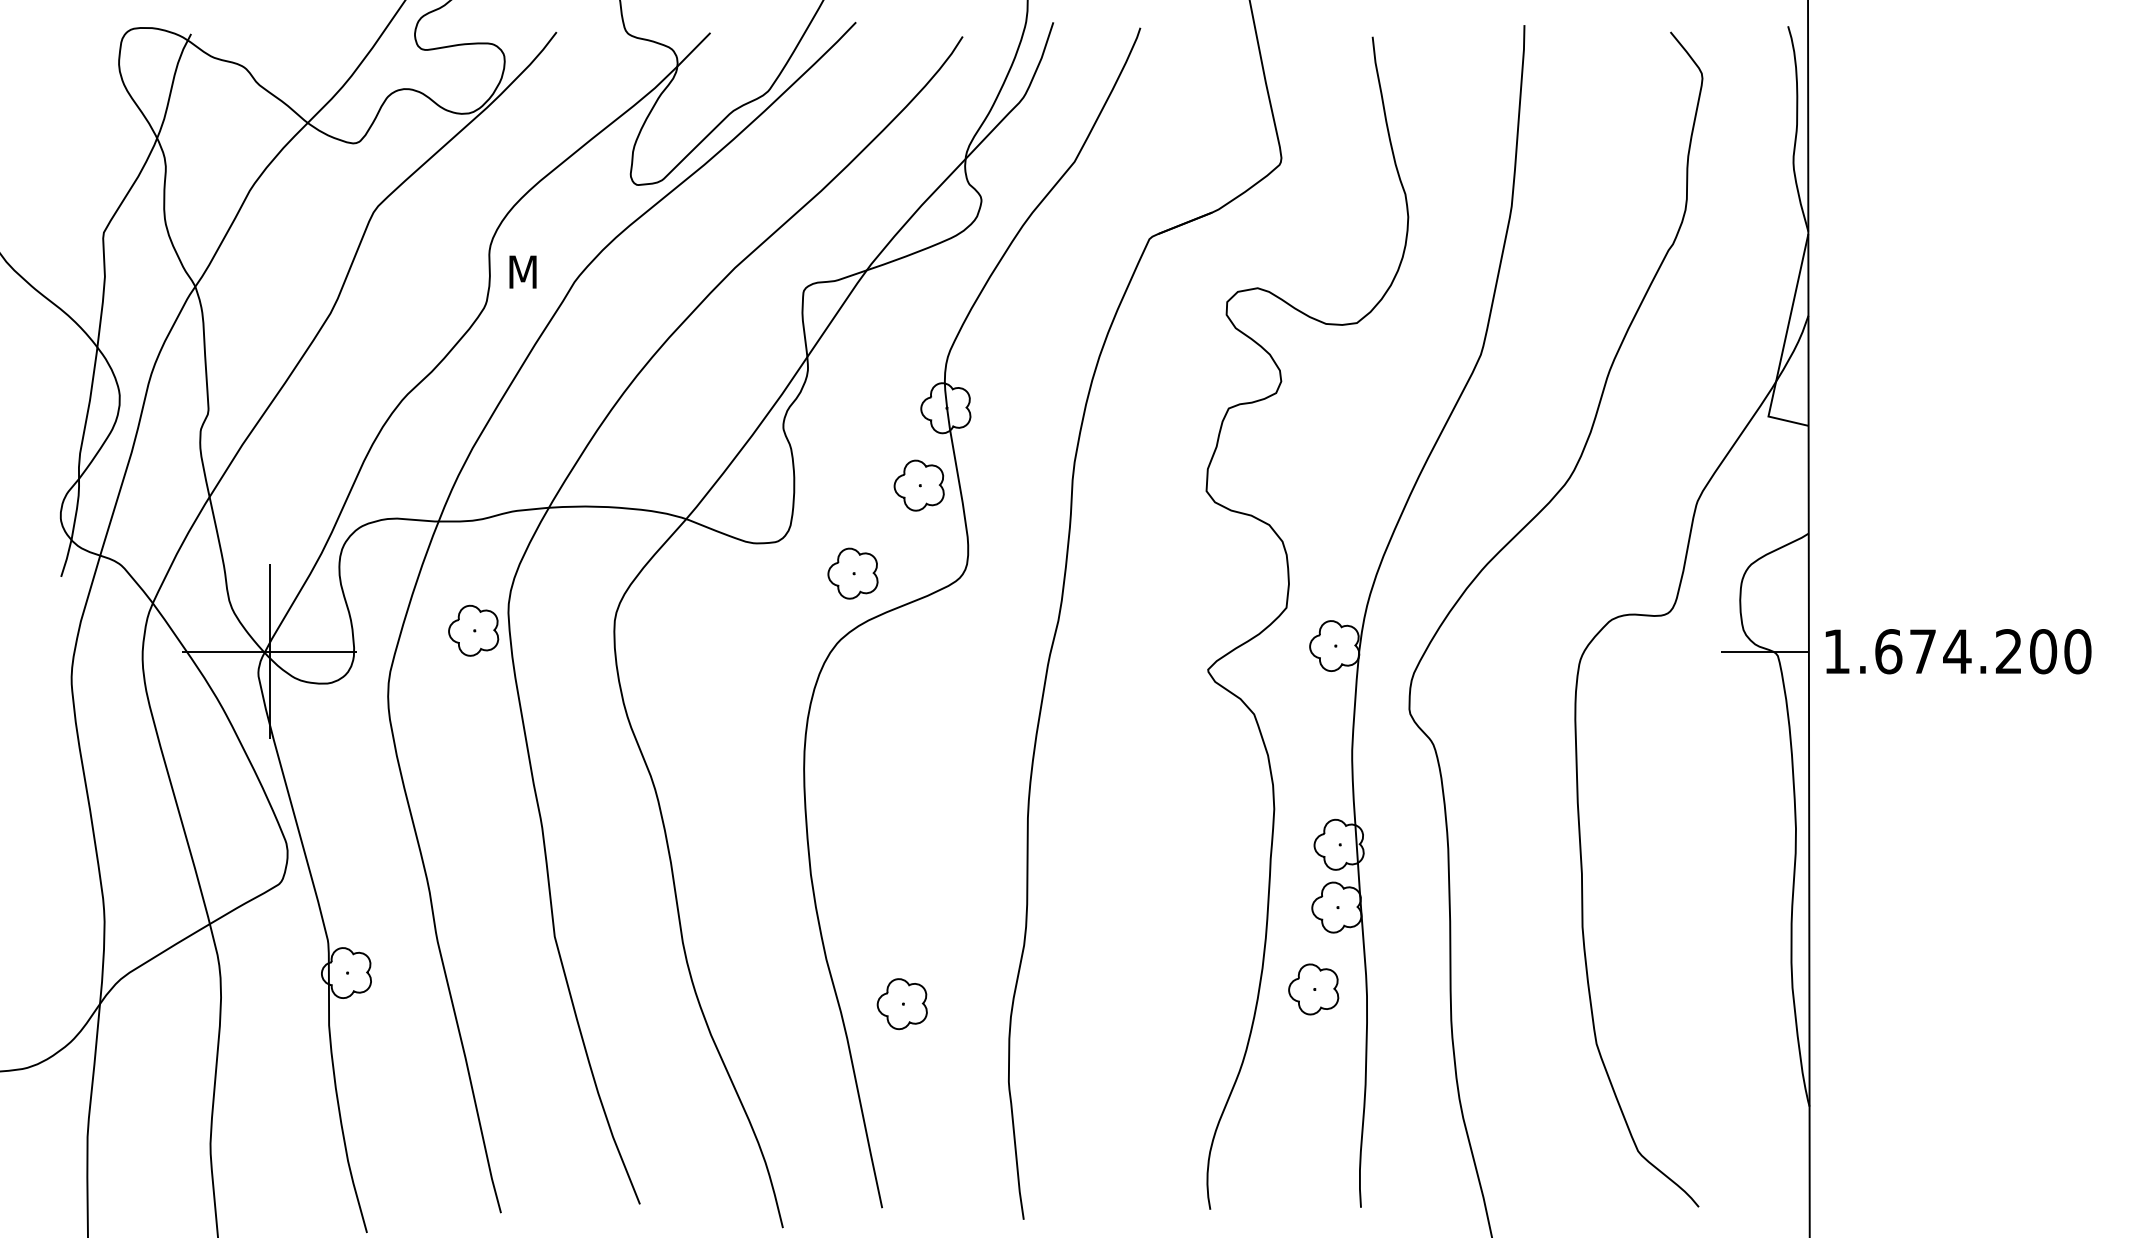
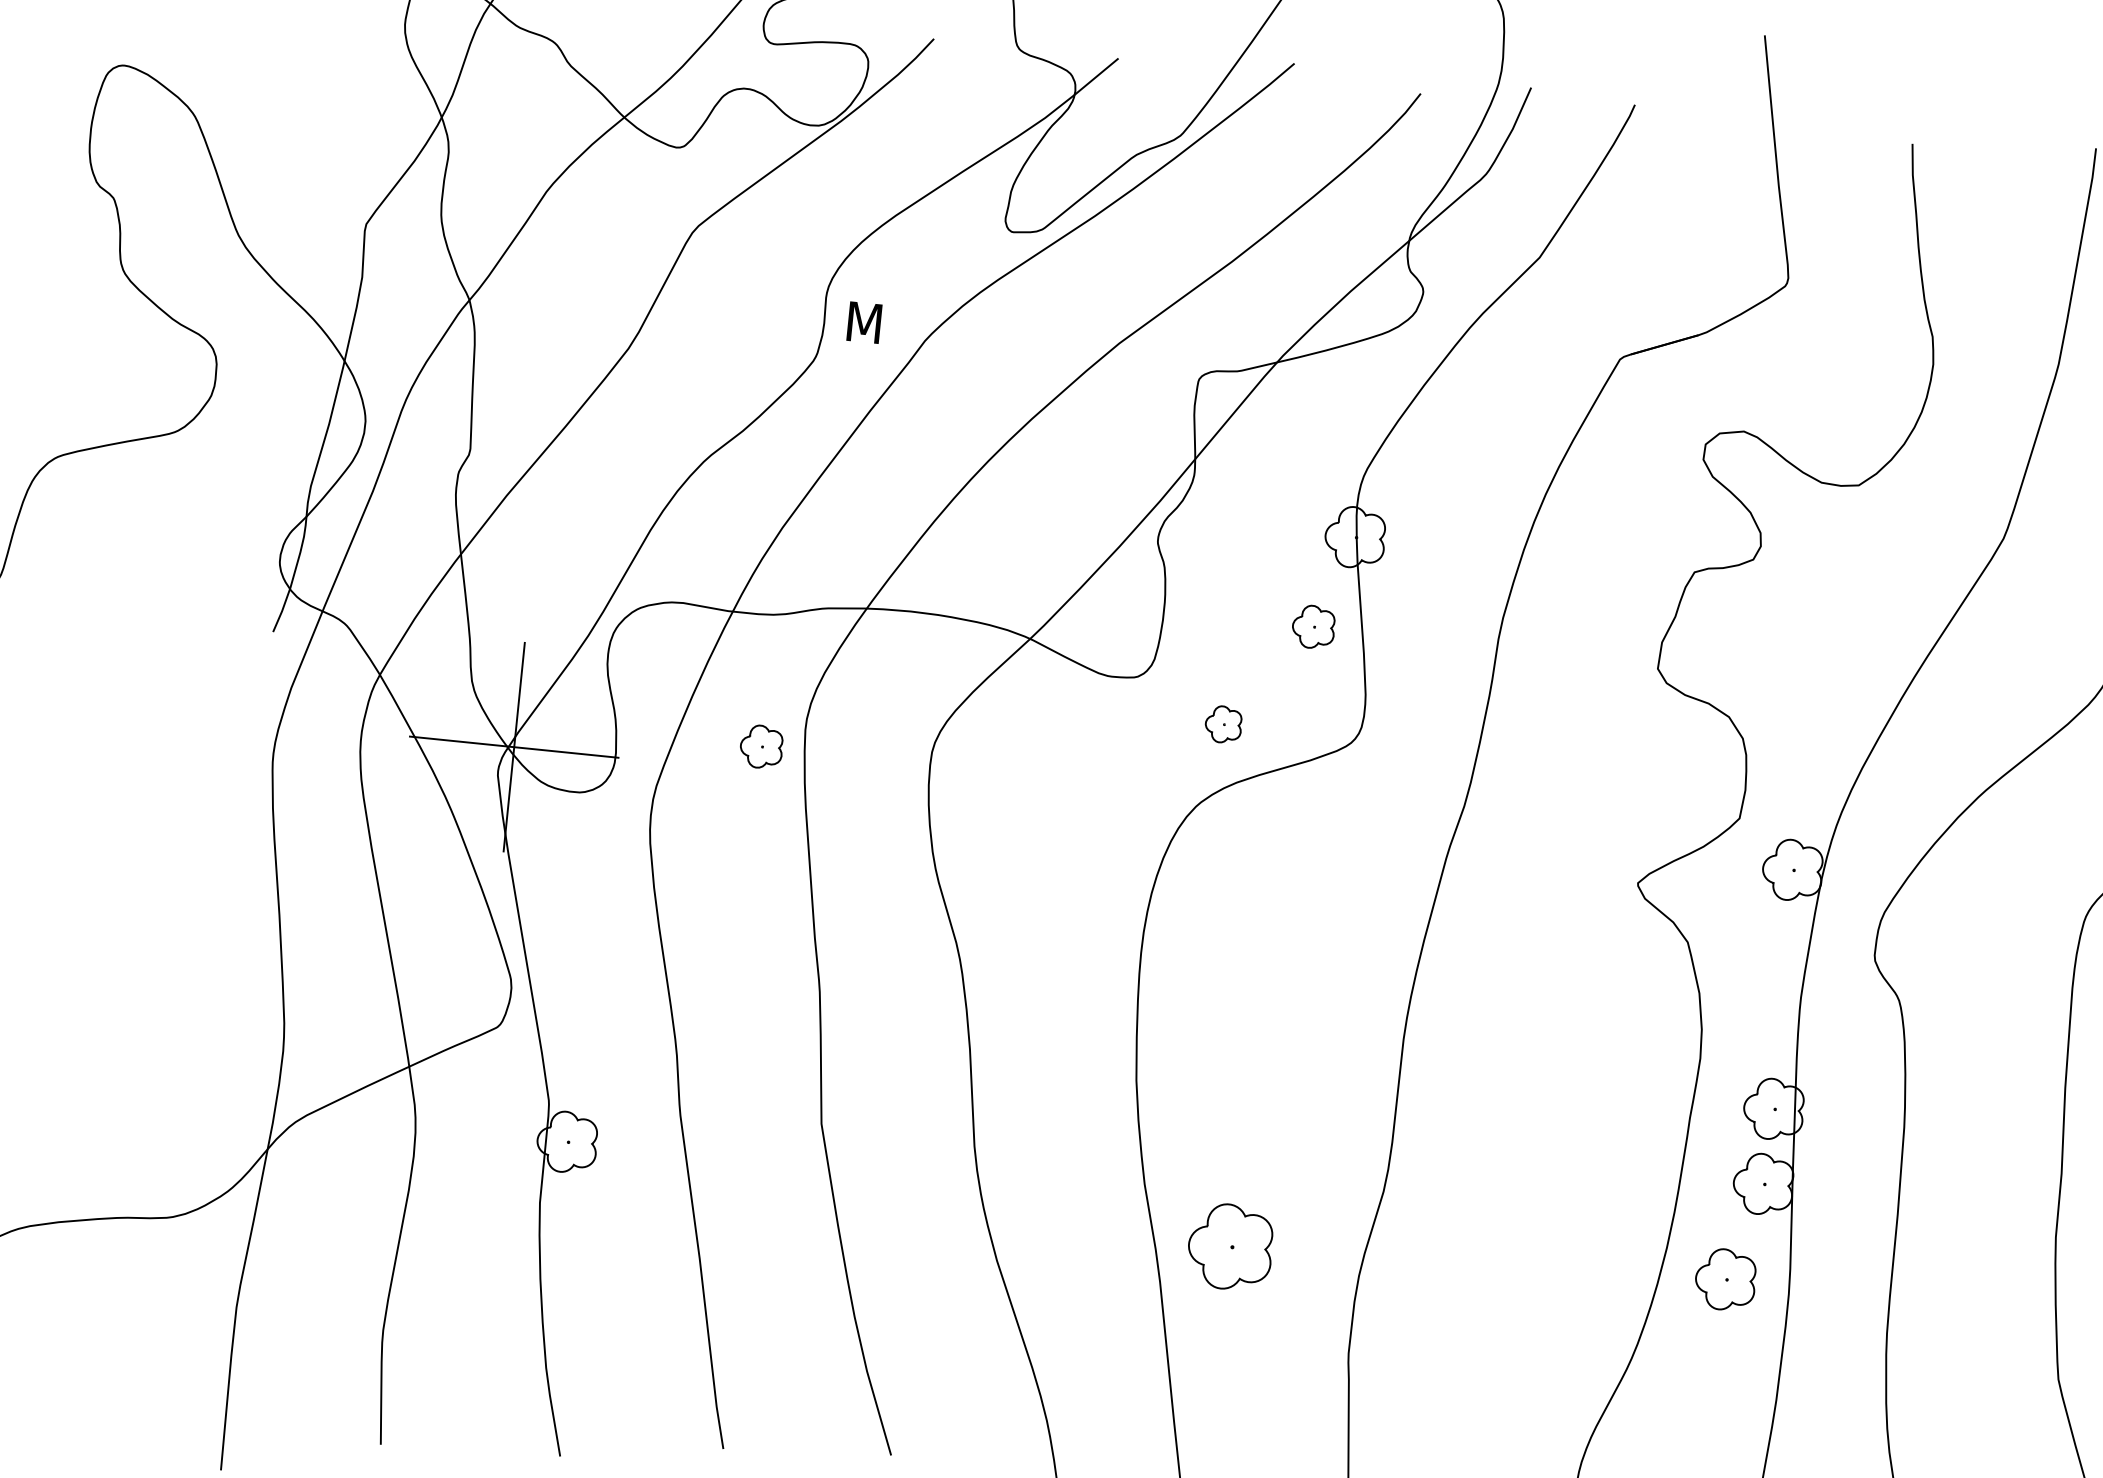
part: (918, 485) -> (1312, 626), size x0.7
part: (852, 573) -> (1223, 724), size x0.6
part: (473, 630) -> (761, 746), size x0.7
part: (901, 1004) -> (1229, 1247), size x1.4

